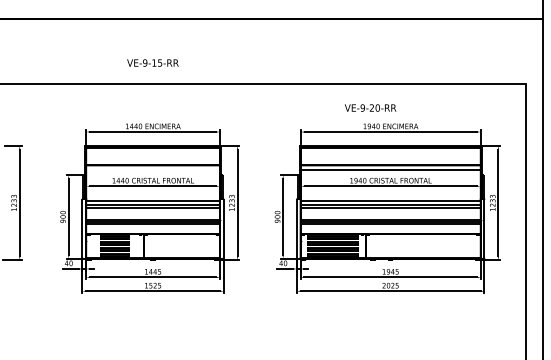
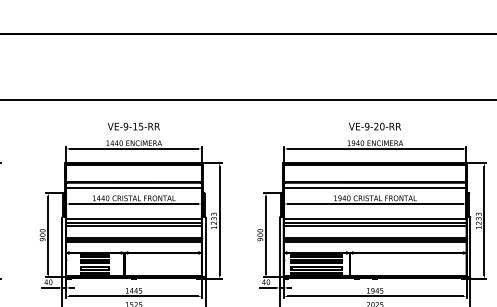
text: (152, 62) -> (133, 126), moved
text: (370, 107) -> (374, 126), moved
line: (152, 170) -> (133, 187), added

